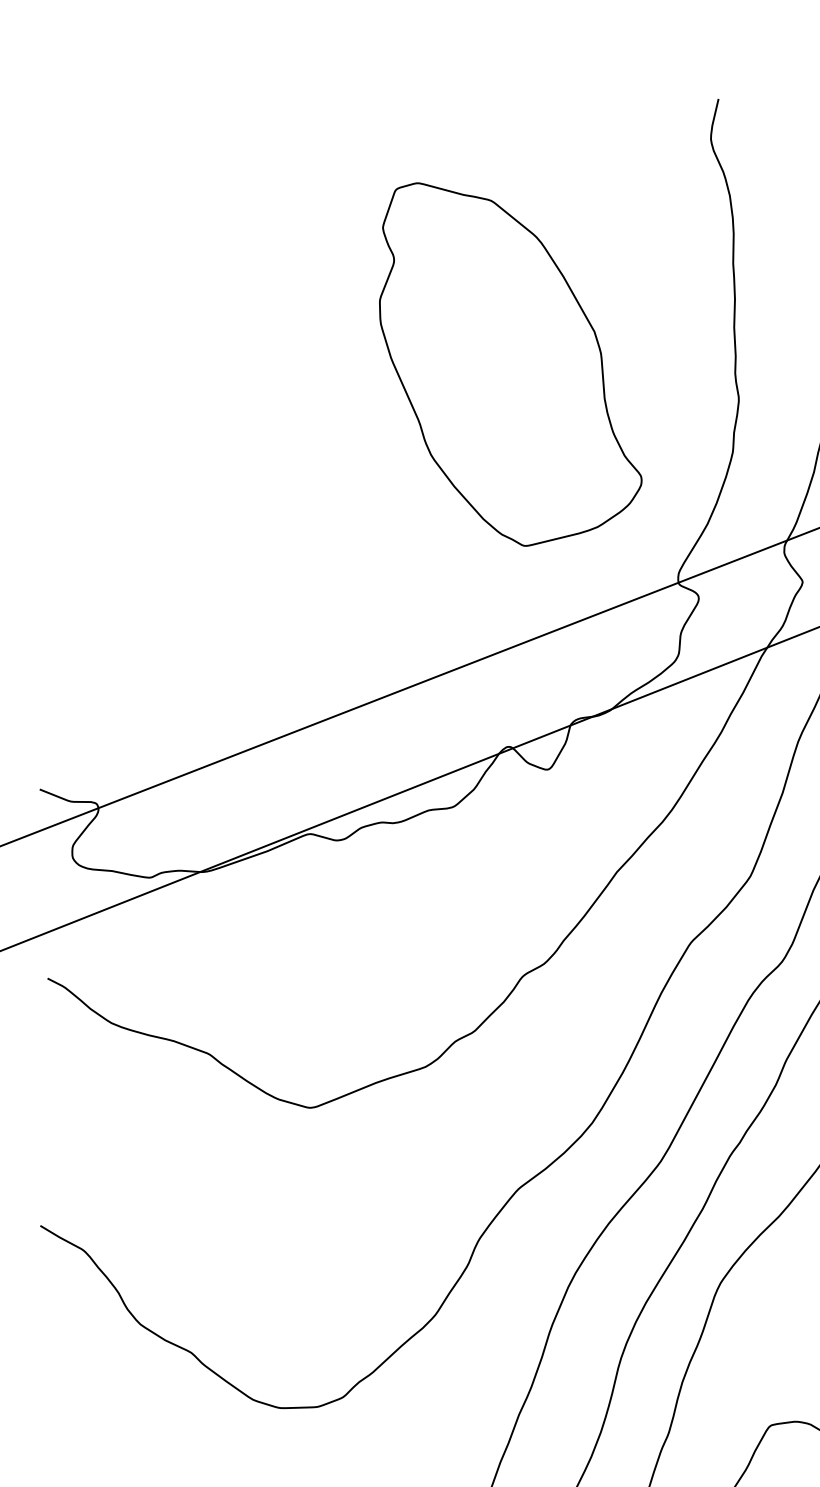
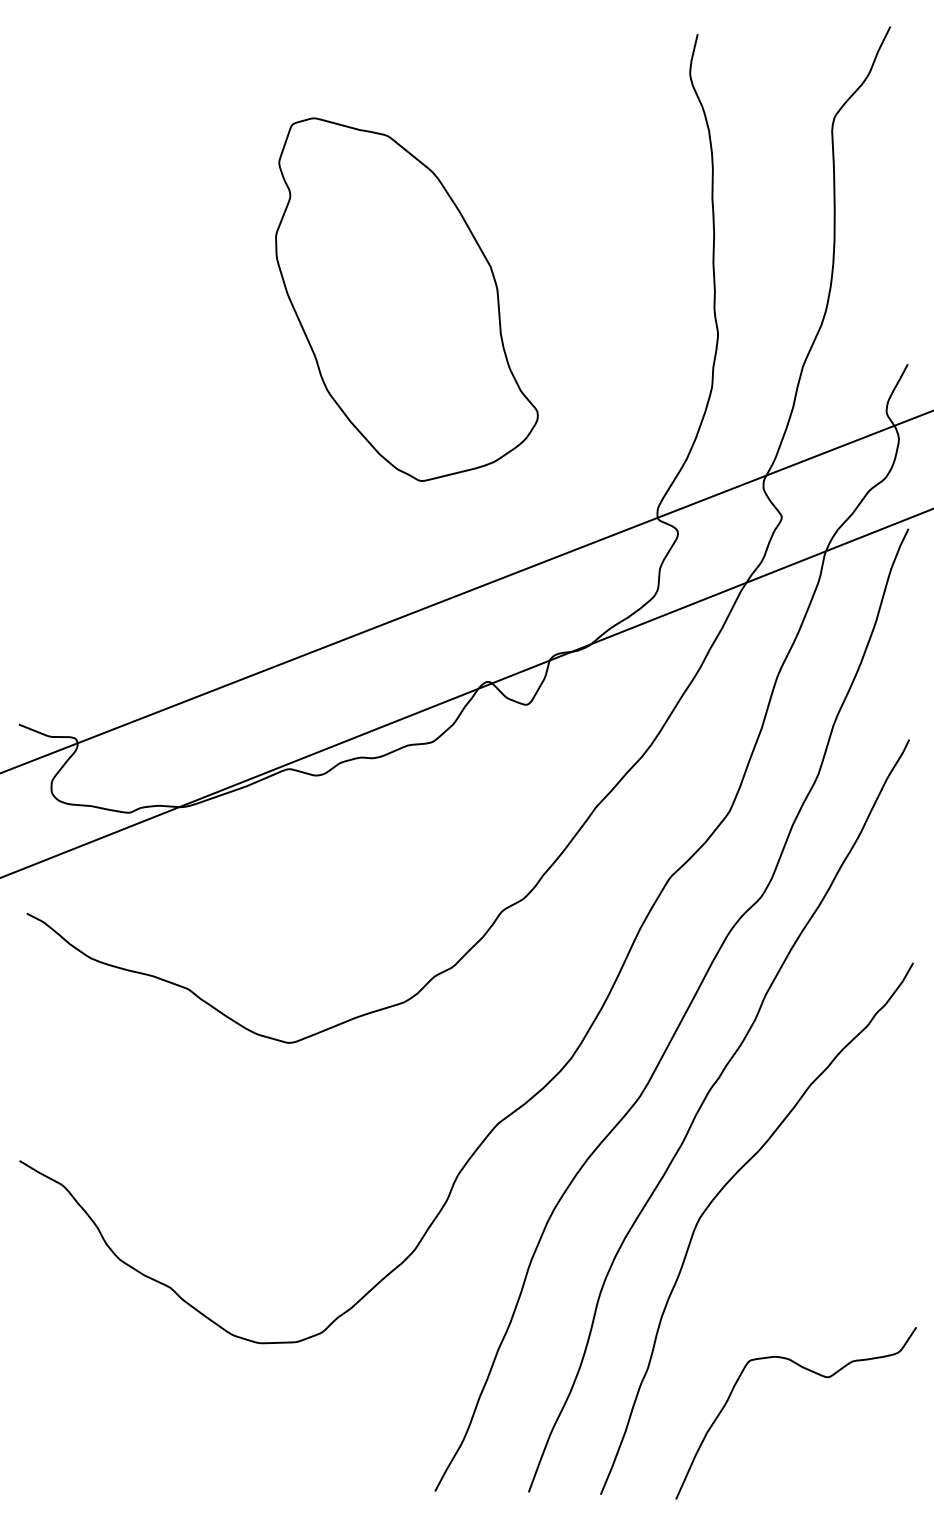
part: (510, 364) -> (406, 299), moved

